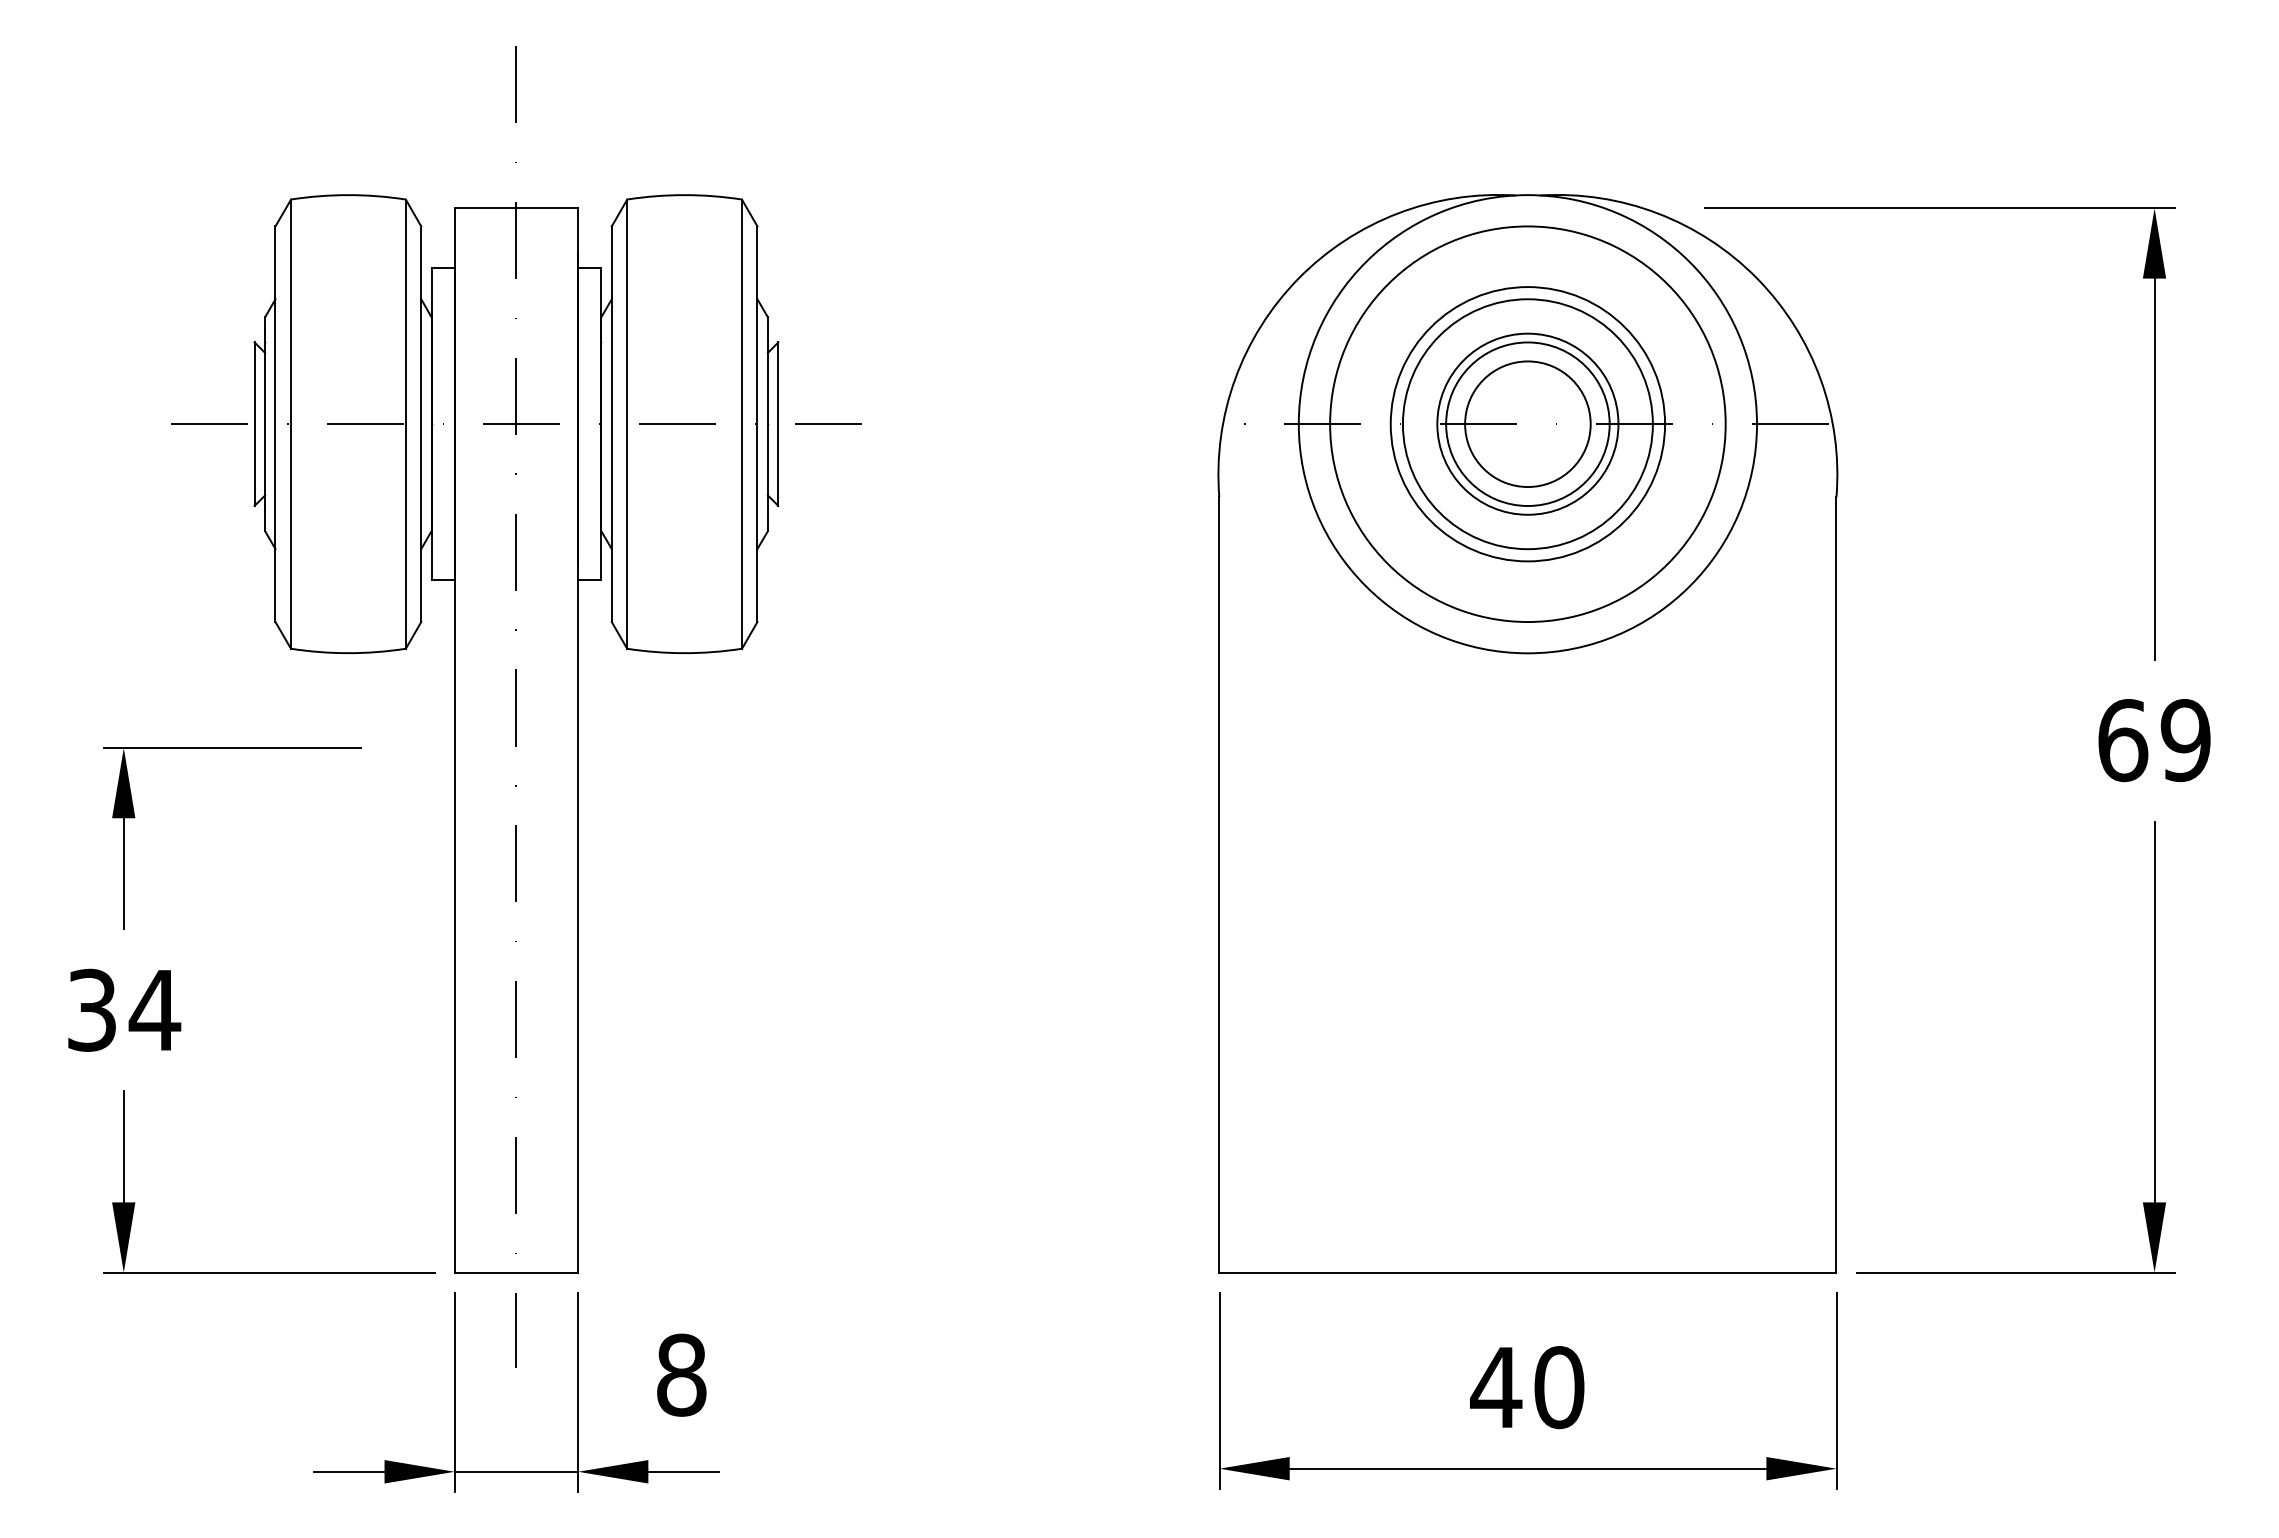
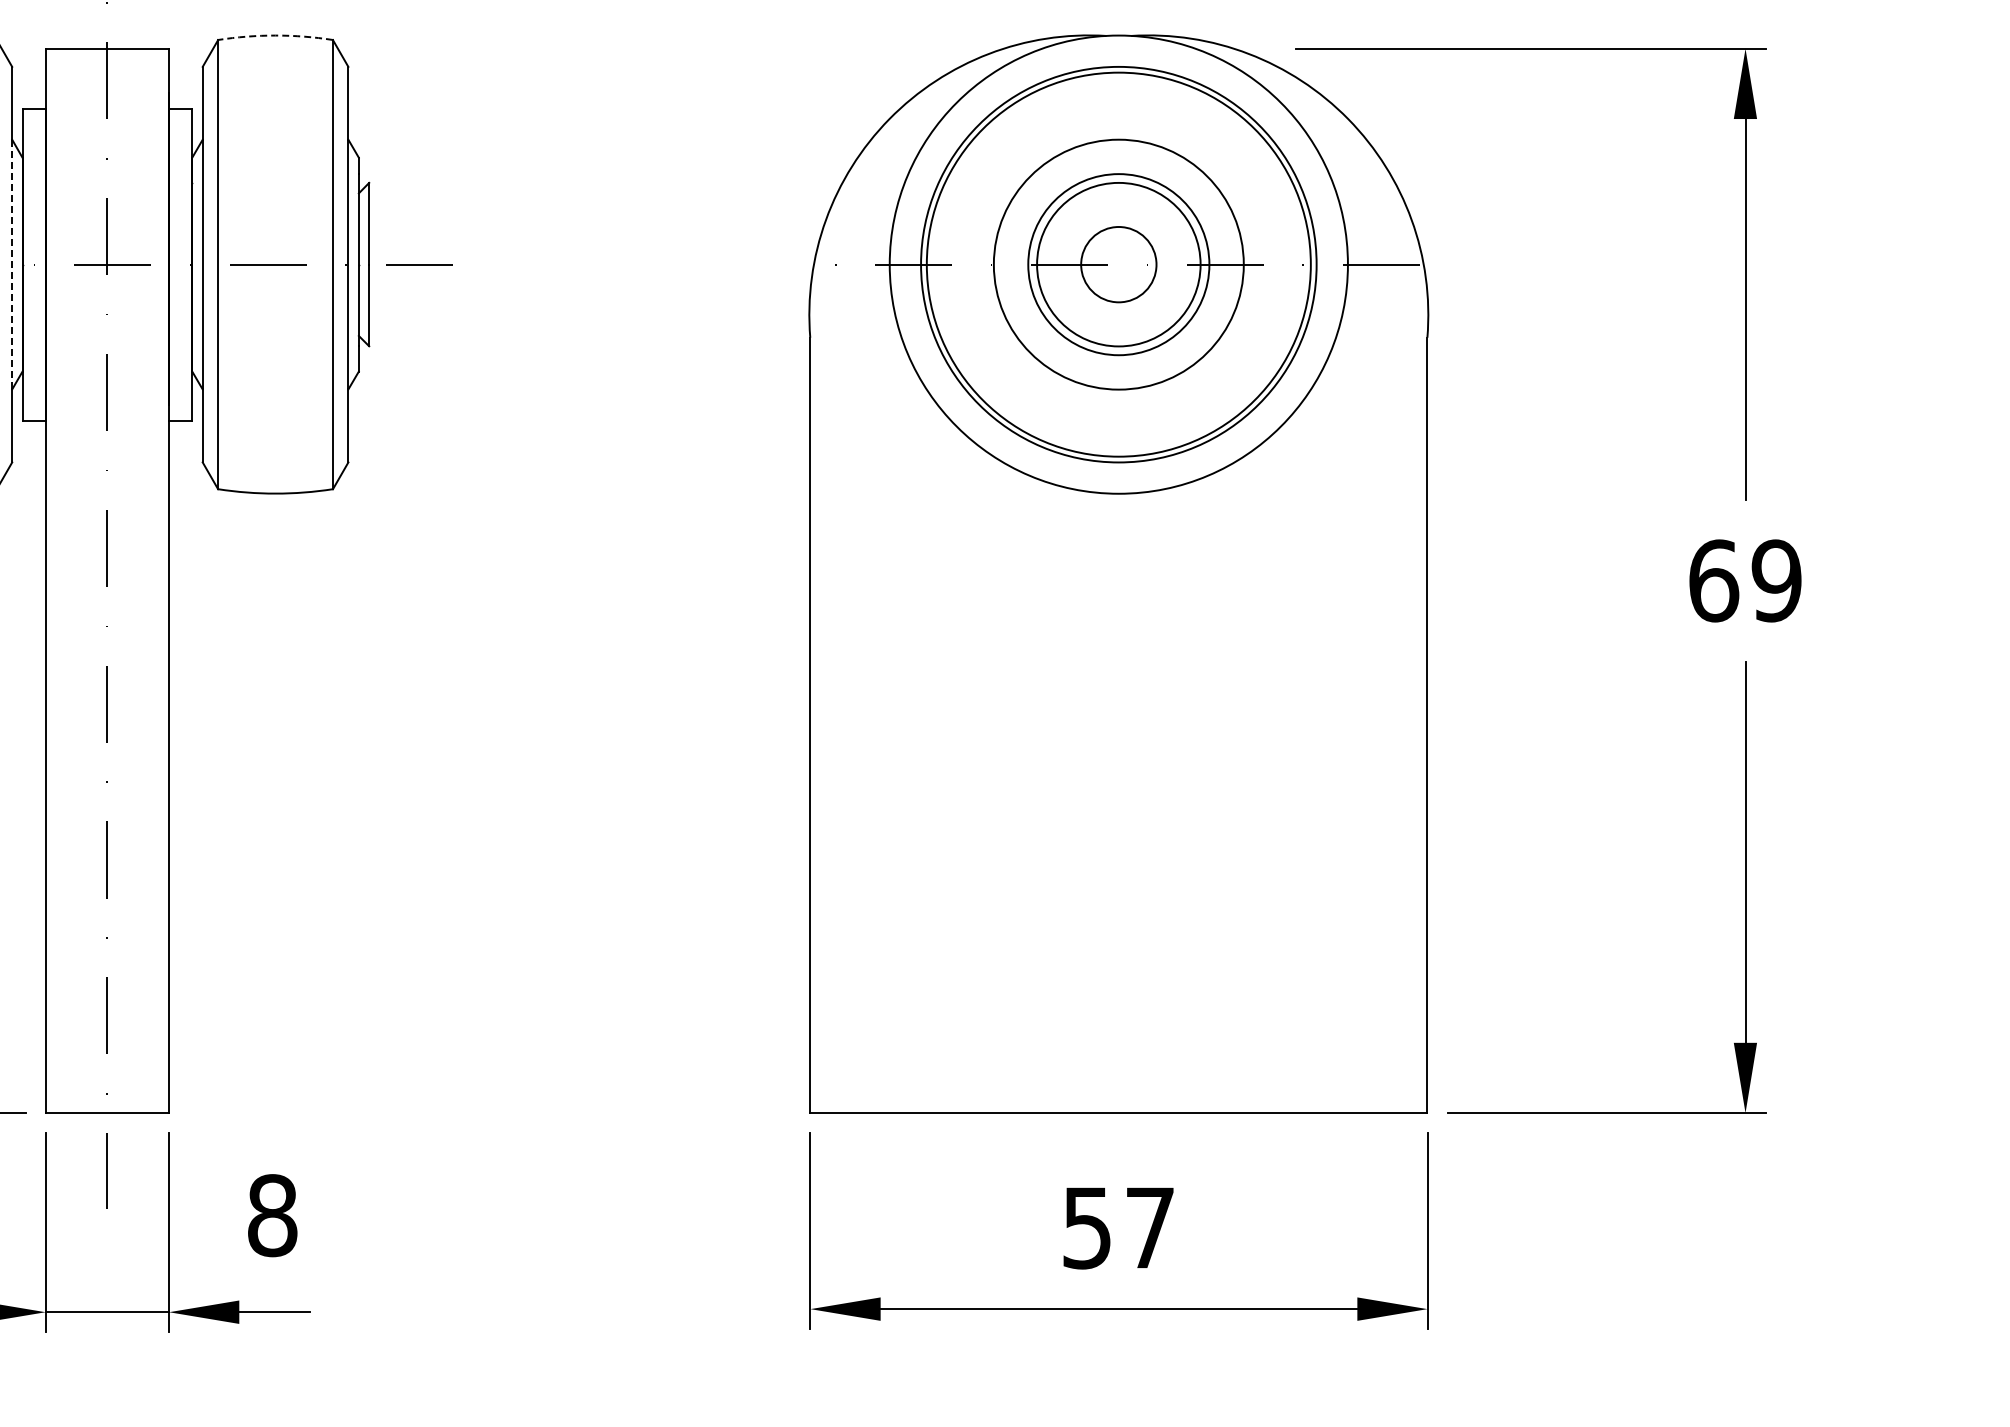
arc: (684, 195) -> (275, 35), solid -> dashed
line: (421, 424) -> (12, 264), solid -> dashed
circle: (1527, 424) -> (1118, 264), size x0.6
circle: (1527, 424) -> (1118, 264), size x1.4
text: (1527, 1387) -> (1118, 1227), 40 -> 57

